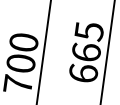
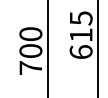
text: (85, 51) -> (80, 34), 665 -> 615

